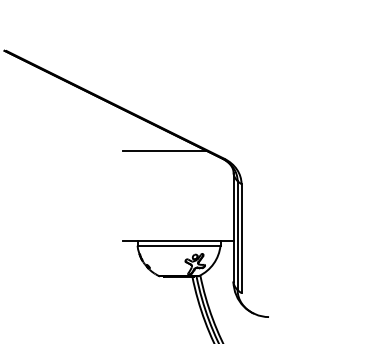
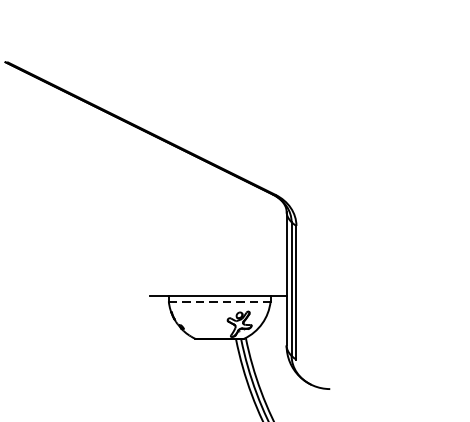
line: (164, 150) -> (201, 184), removed
line: (179, 245) -> (220, 301), solid -> dashed

